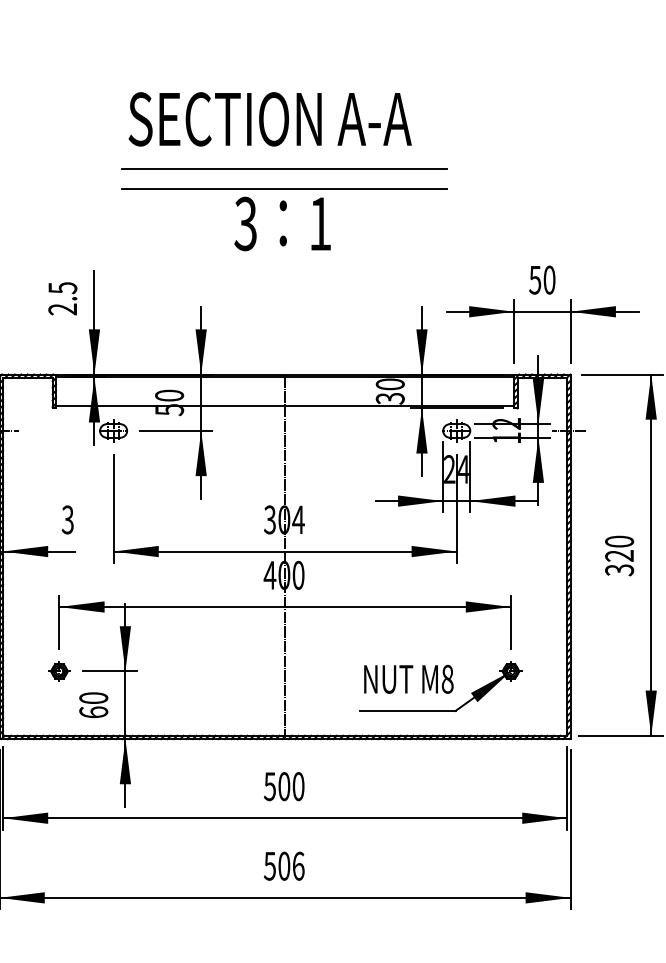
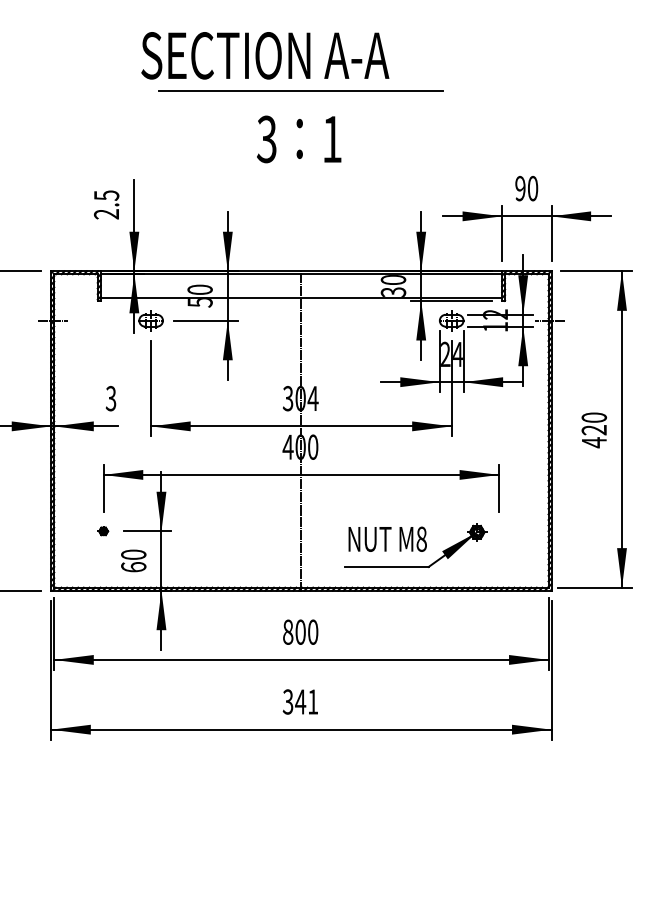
text: (270, 119) -> (265, 55), moved
line: (284, 189) -> (300, 109), removed
text: (535, 279) -> (520, 188), 50 -> 90
text: (619, 569) -> (594, 442), 320 -> 420
part: (59, 671) -> (103, 531), size x0.6
part: (440, 686) -> (415, 545), moved
text: (269, 785) -> (287, 631), 500 -> 800
text: (284, 865) -> (300, 701), 506 -> 341

